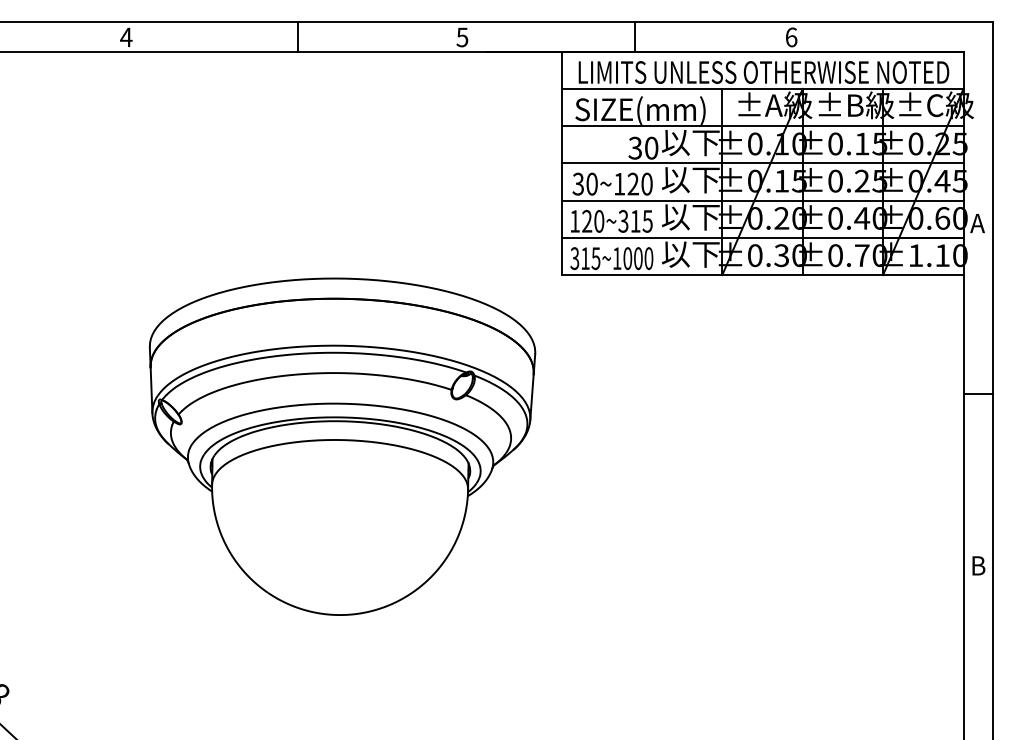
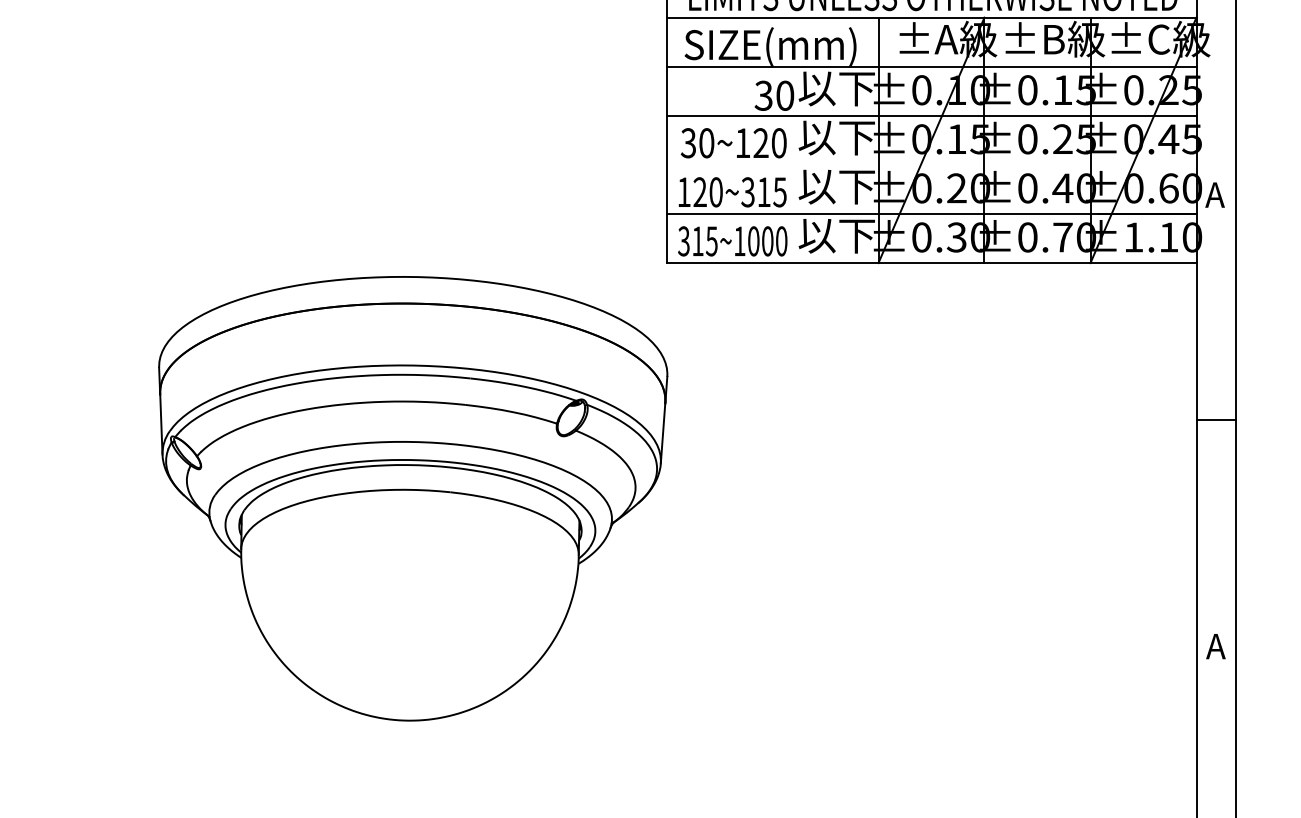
line: (762, 200) -> (931, 164), removed
part: (342, 446) -> (413, 498), moved
text: (977, 565) -> (1214, 646), B -> A

